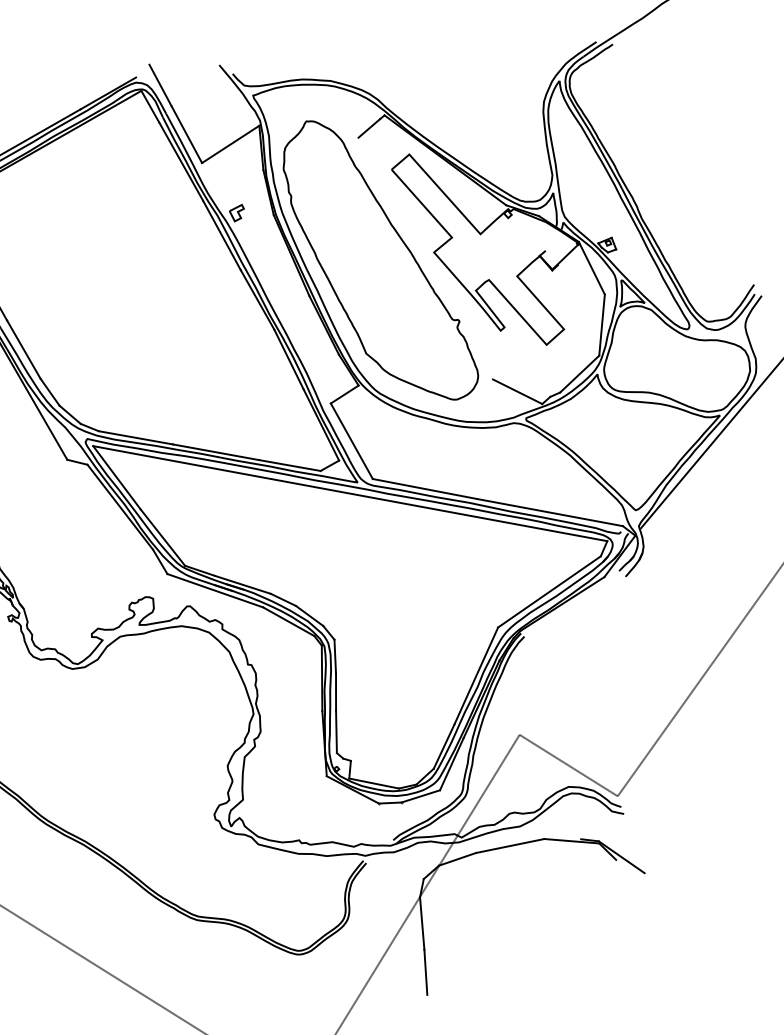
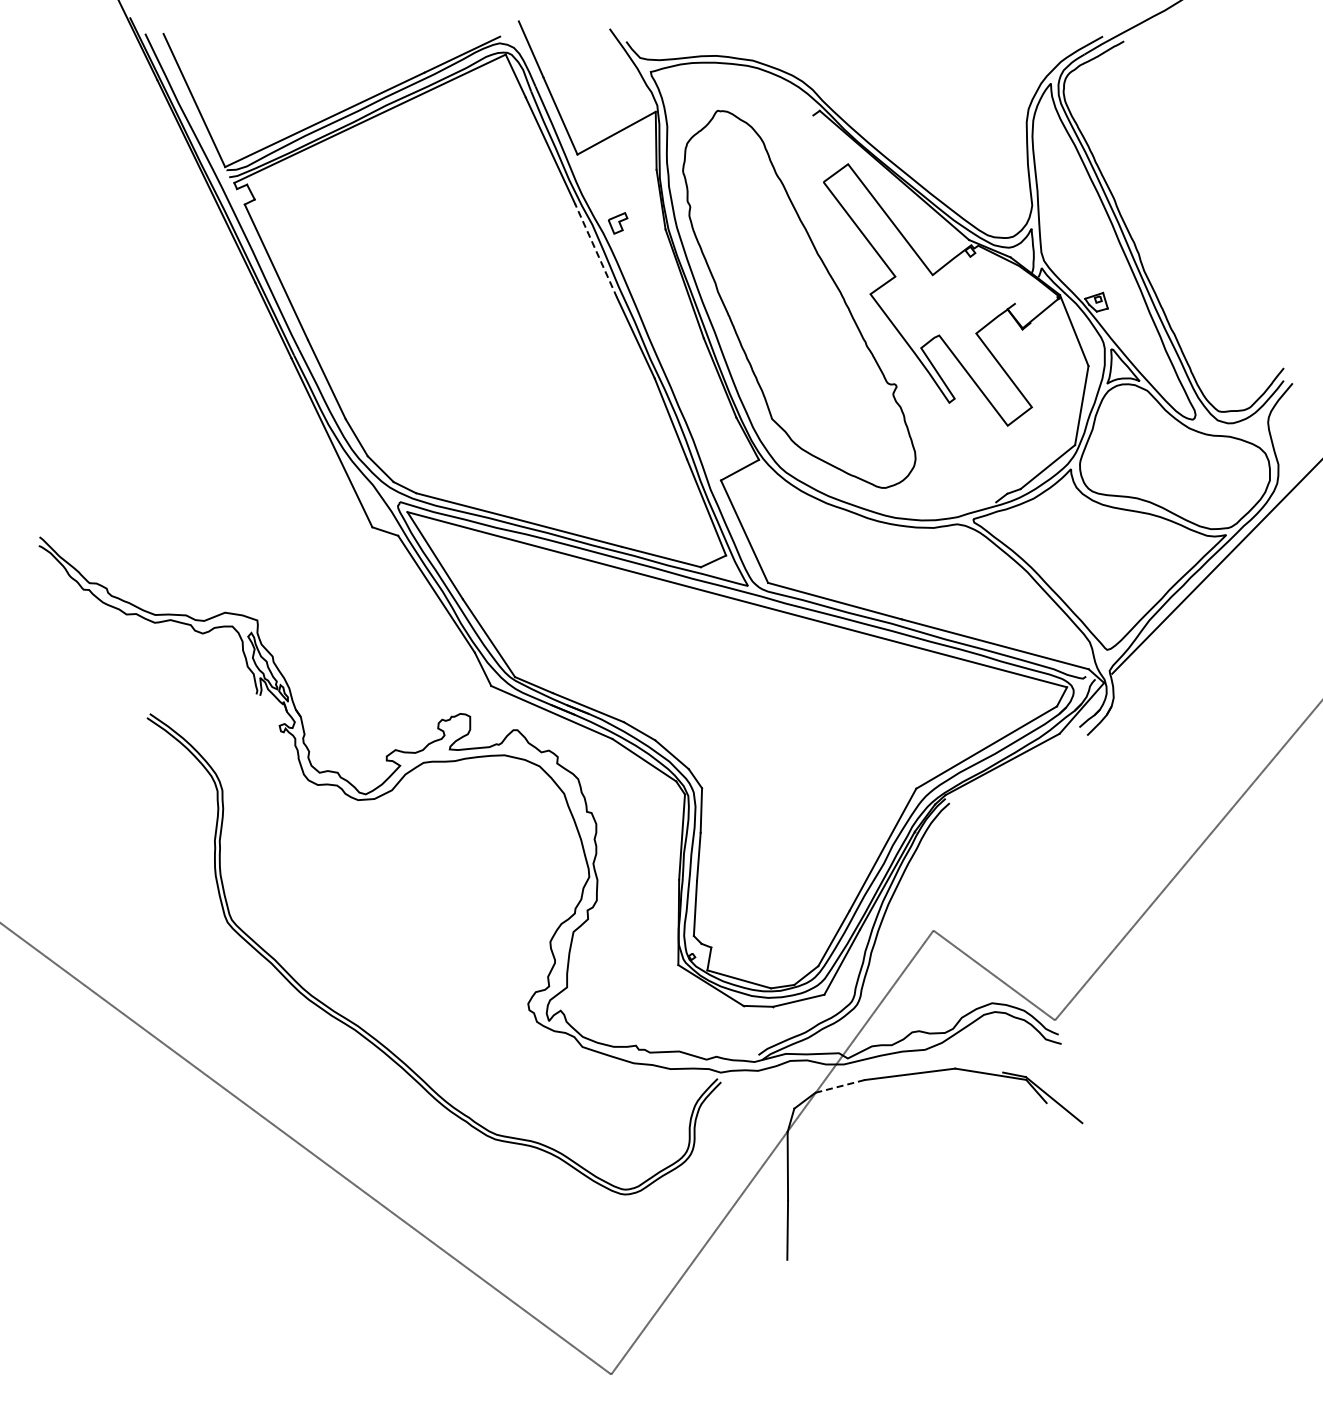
line: (369, 128) -> (798, 126), removed
line: (222, 235) -> (596, 250), solid -> dashed
line: (517, 391) -> (965, 483), removed
line: (457, 859) -> (840, 1086), solid -> dashed

